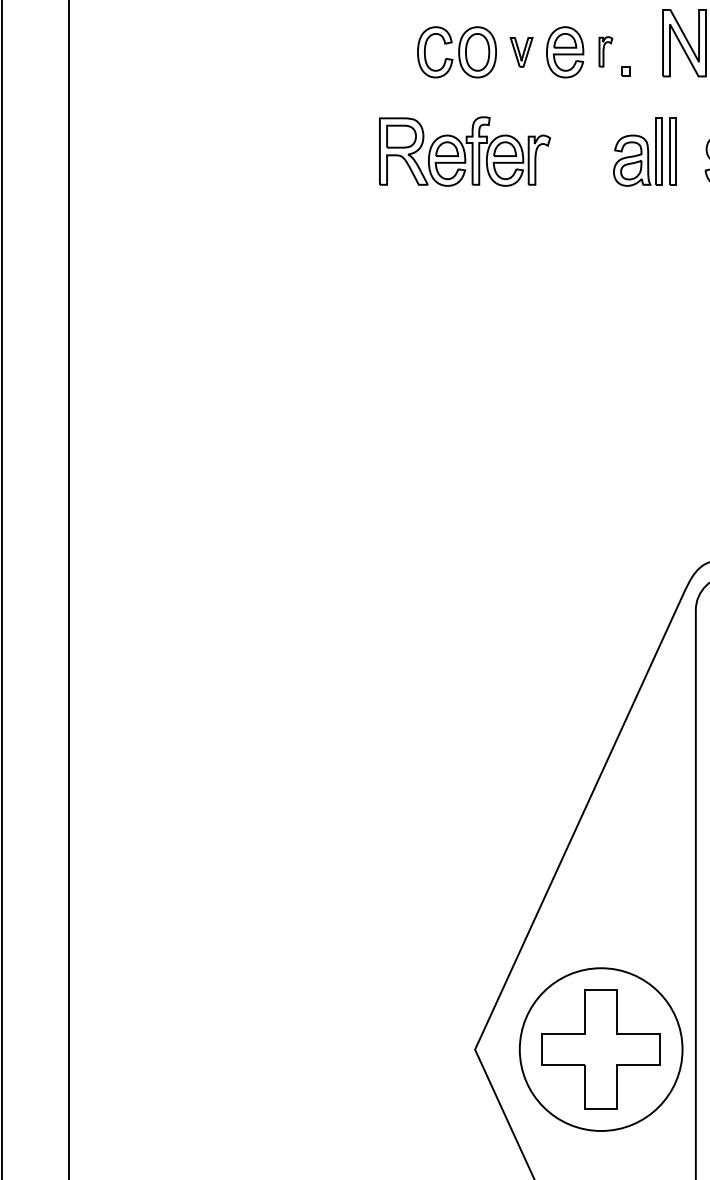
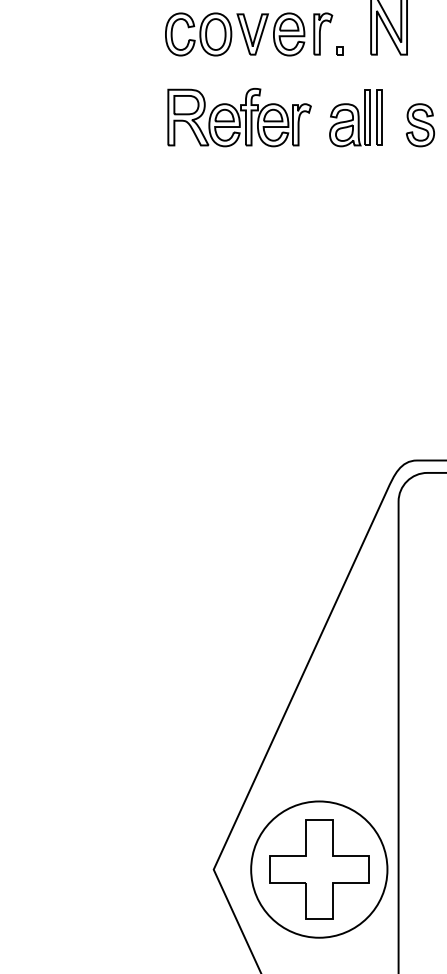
part: (605, 51) -> (322, 33), size x1.67
part: (521, 52) -> (252, 34), size x1.67
part: (464, 151) -> (239, 117), moved

